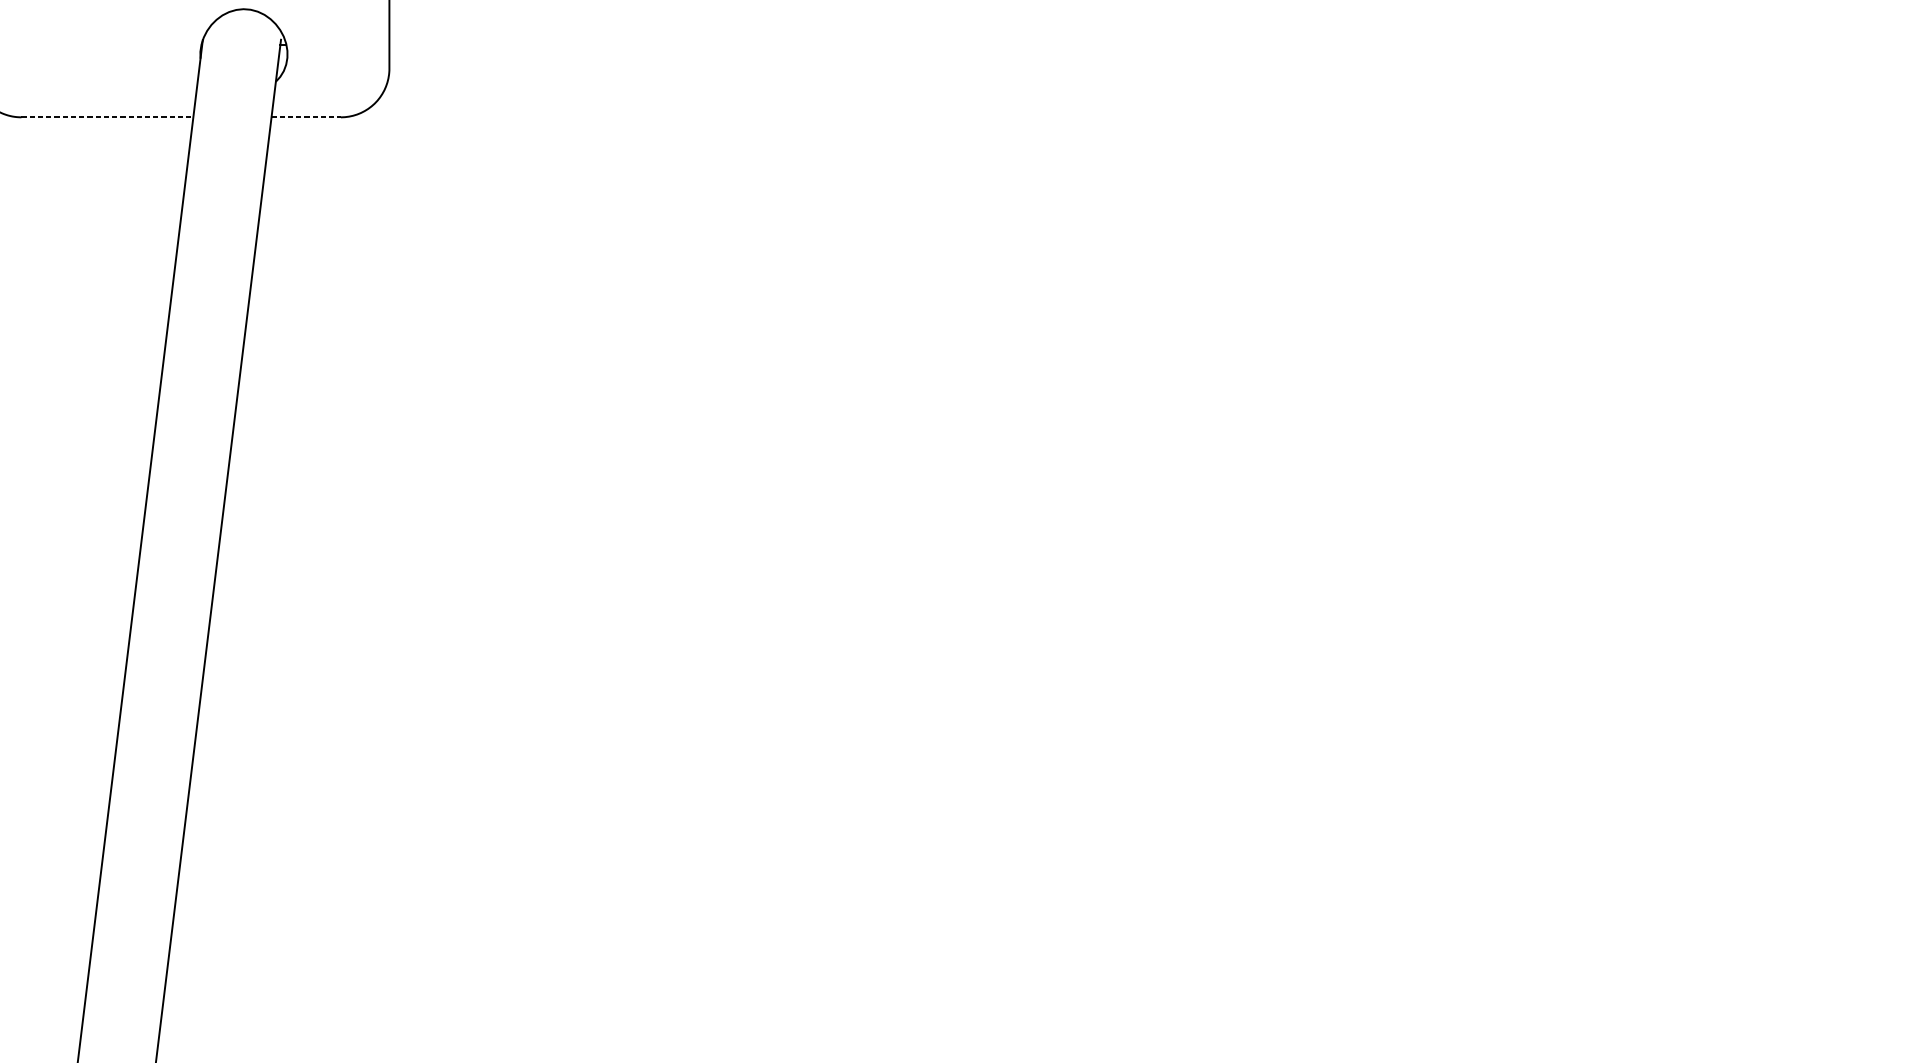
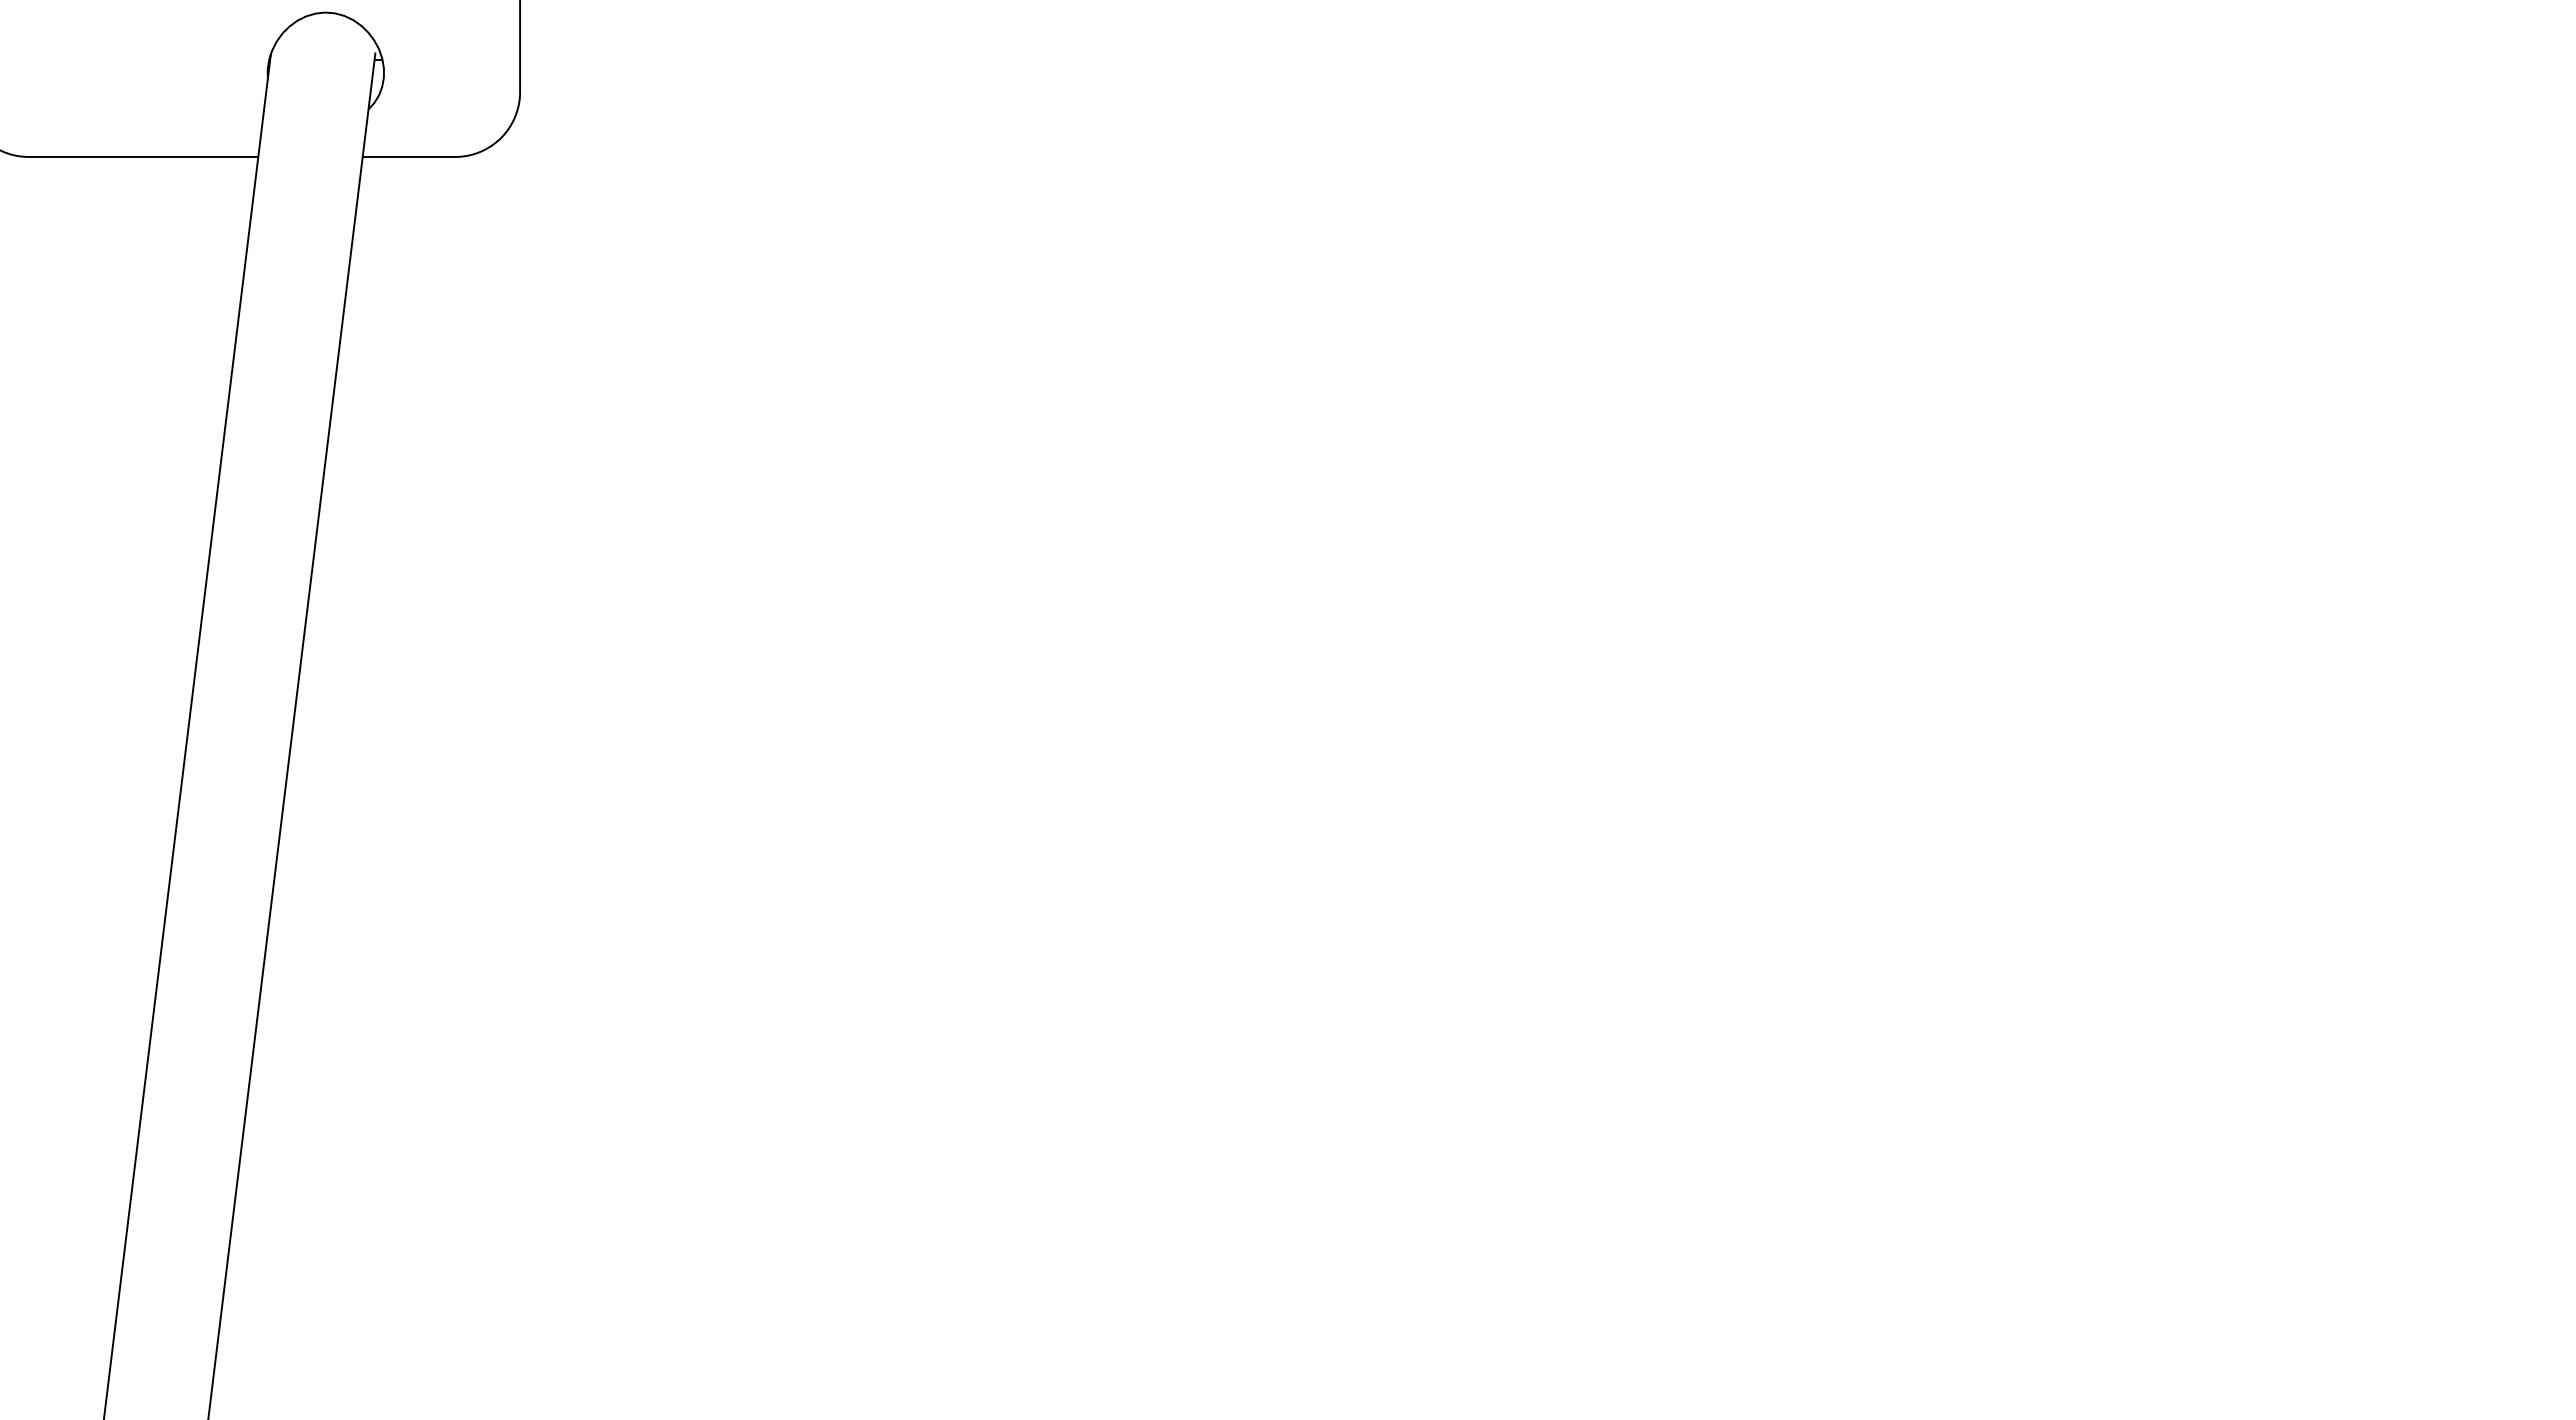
line: (107, 117) -> (143, 157), dashed -> solid
line: (306, 117) -> (409, 157), dashed -> solid

